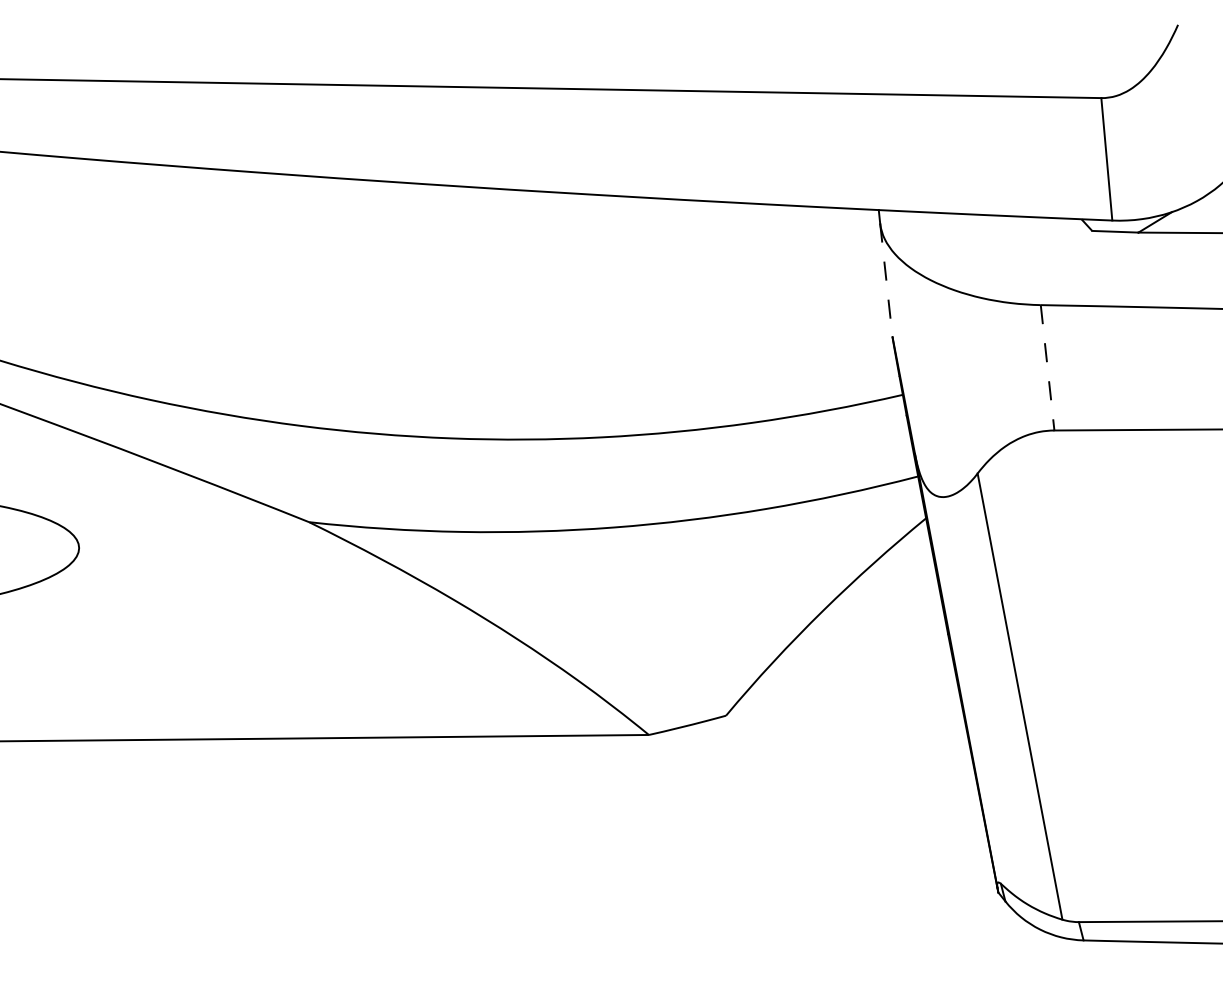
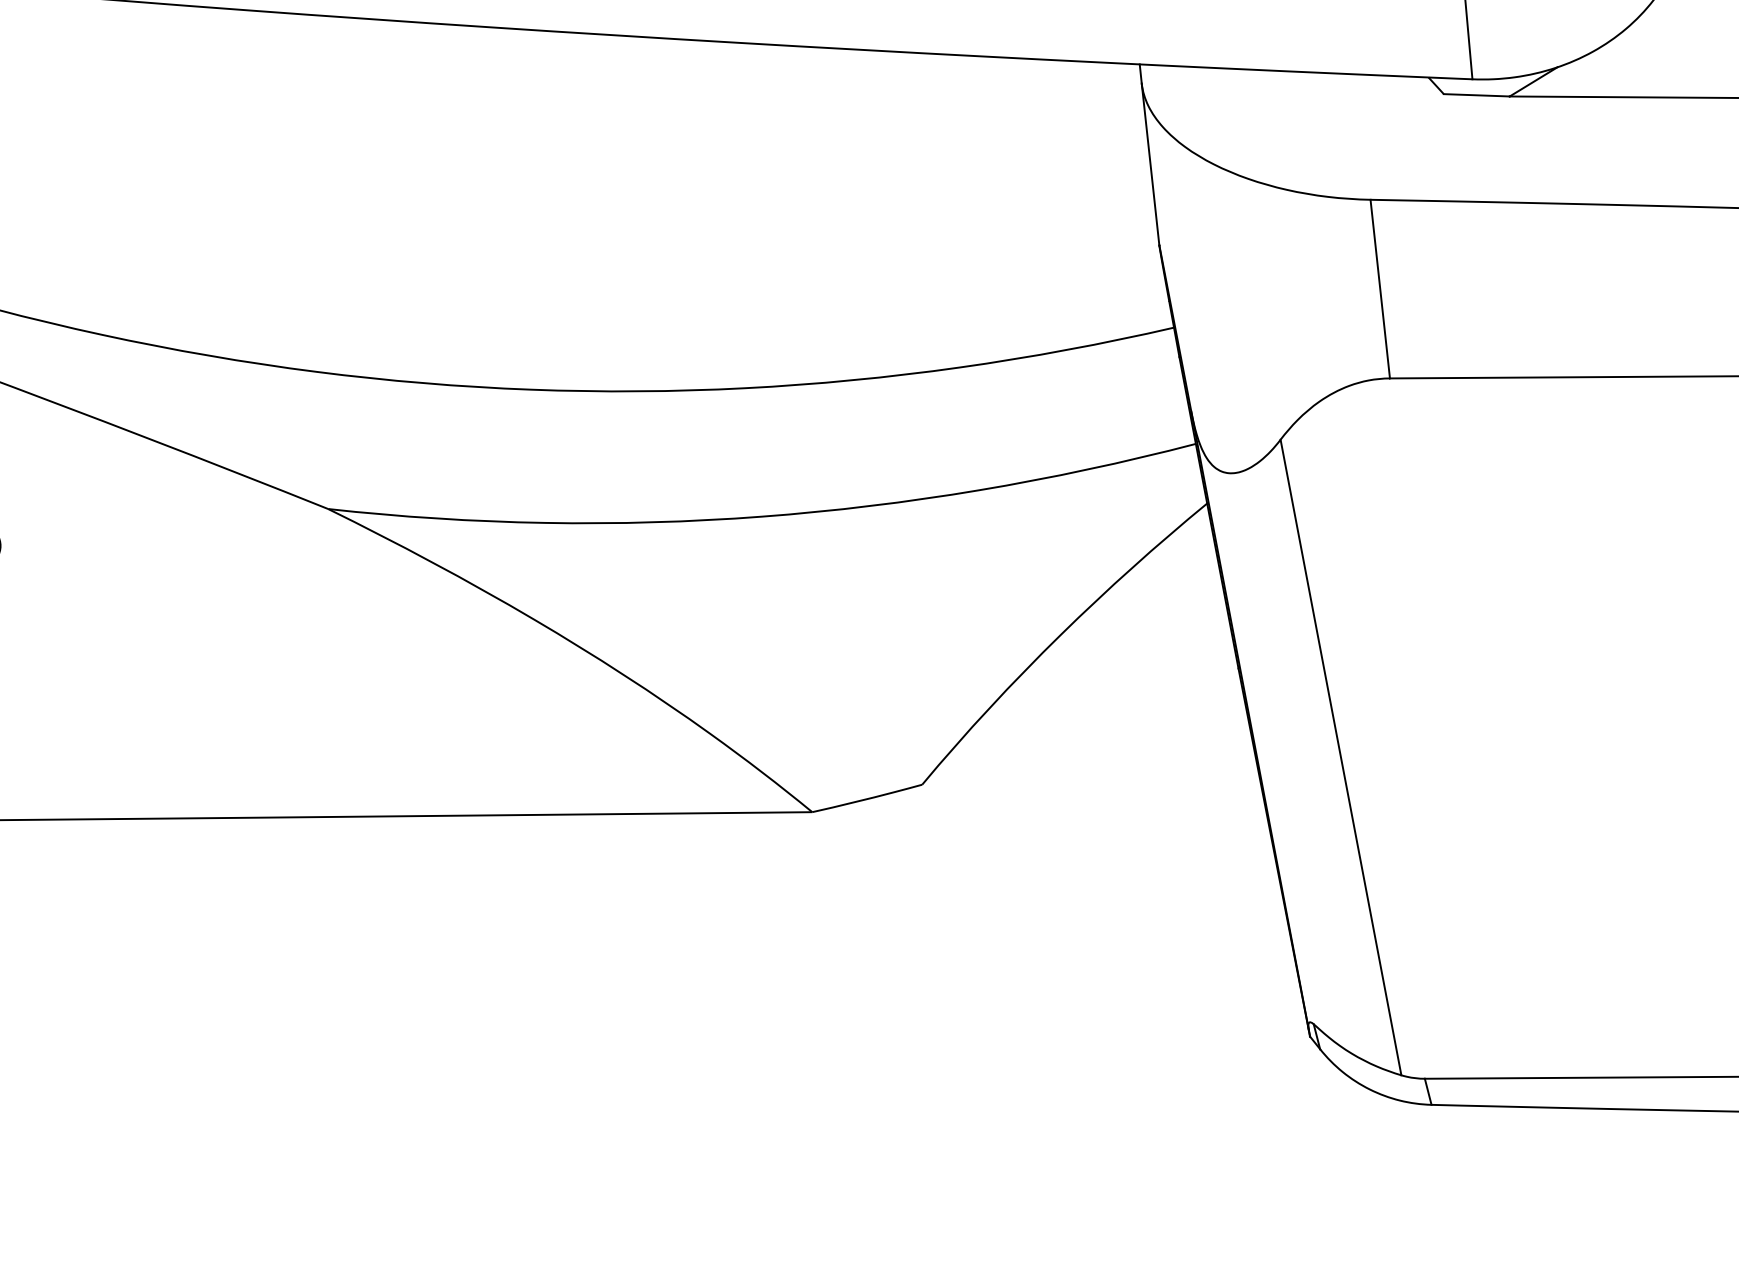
line: (886, 280) -> (1150, 164), dashed -> solid
line: (1047, 368) -> (1380, 290), dashed -> solid

